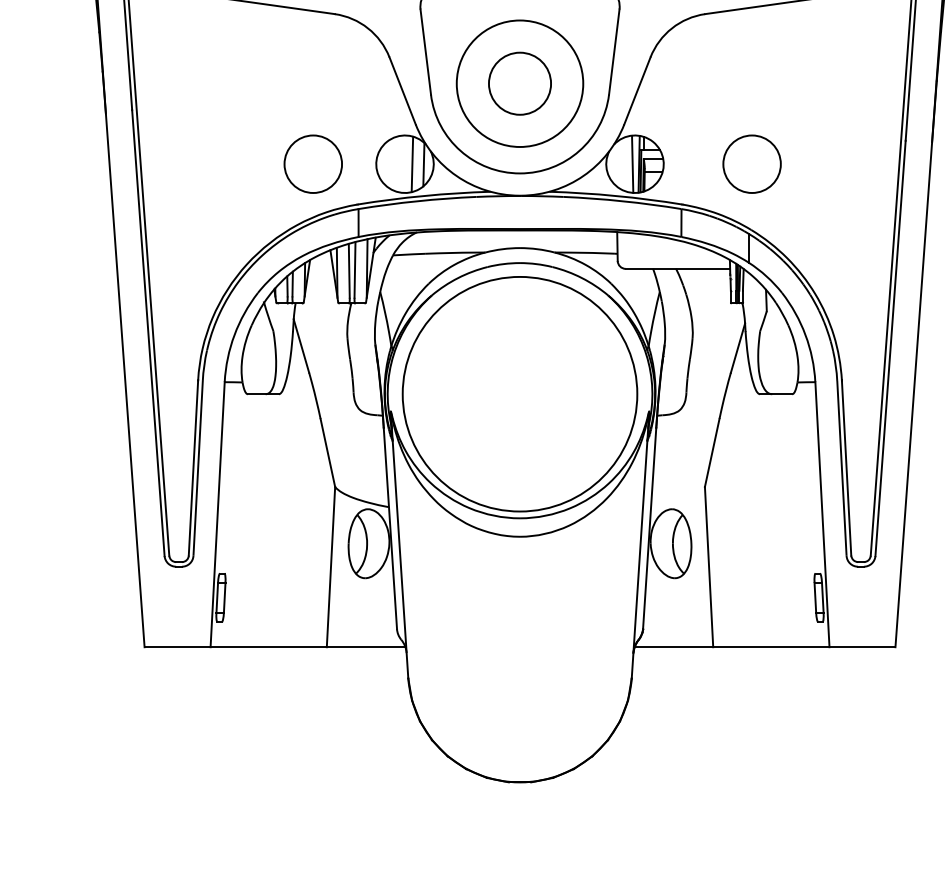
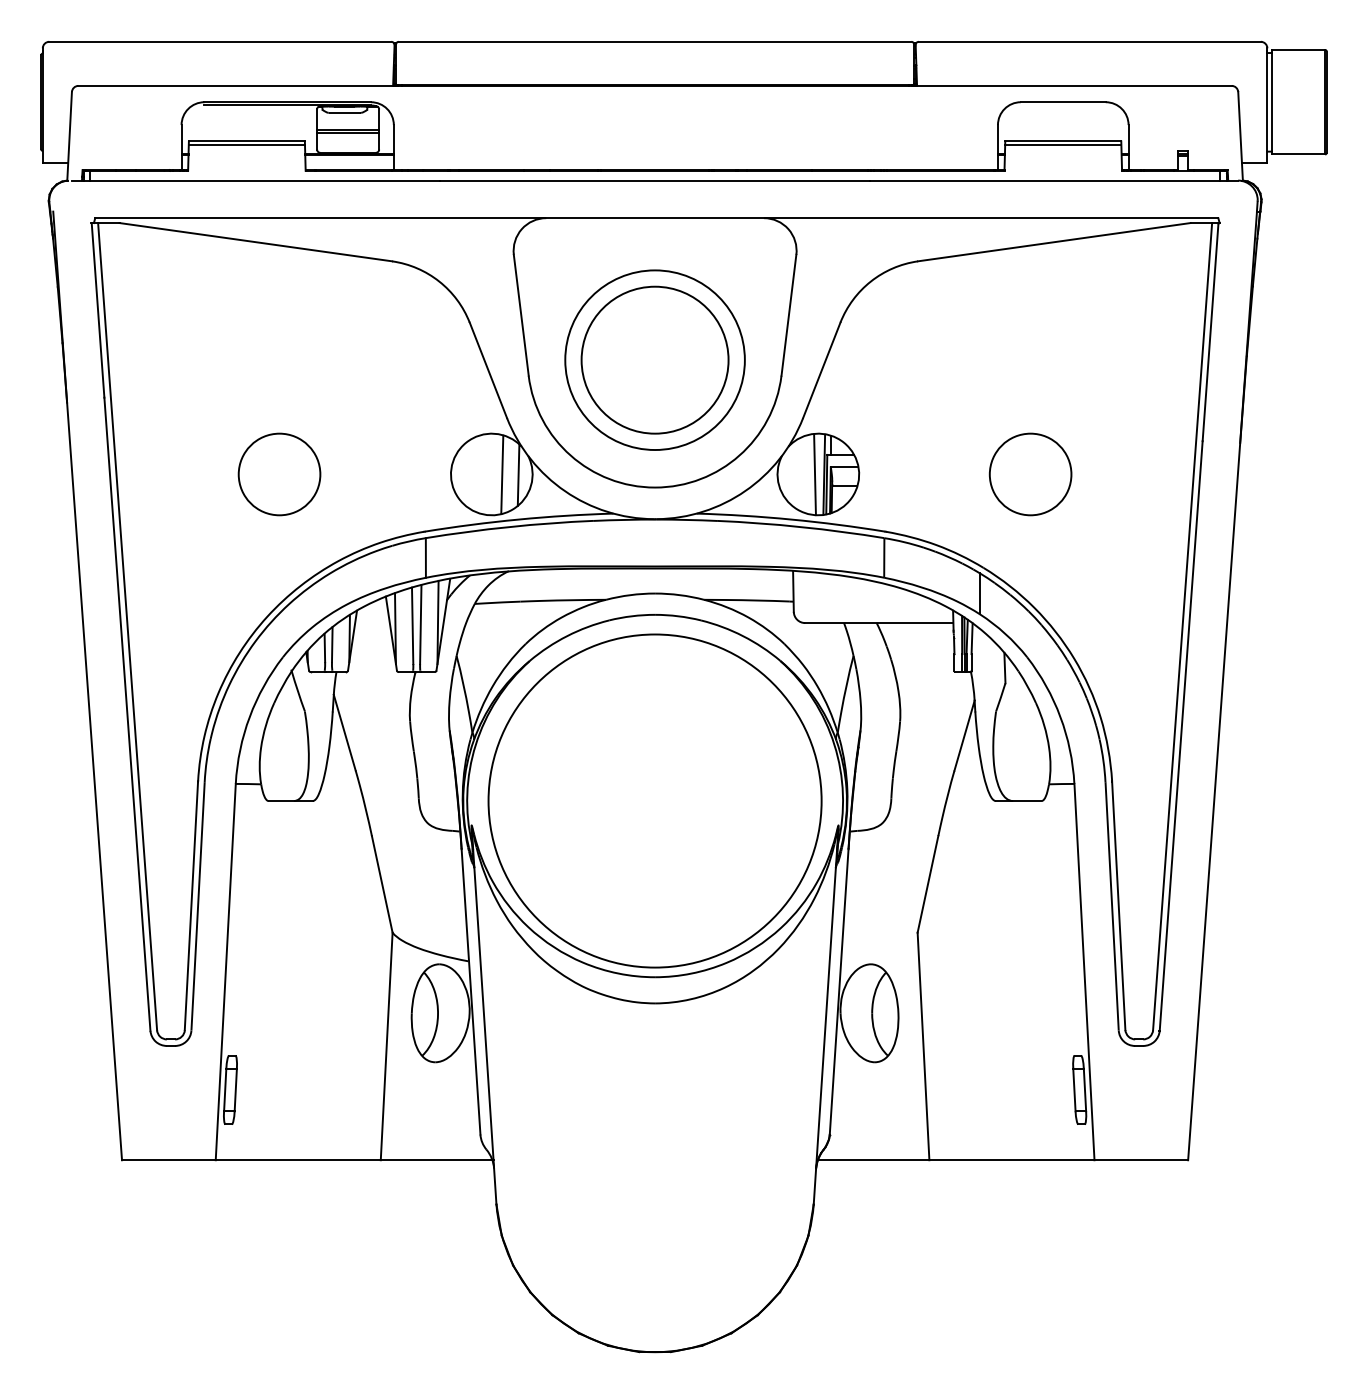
circle: (519, 83) -> (654, 359), size x1.67
circle: (313, 164) -> (279, 474), moved
circle: (752, 164) -> (1030, 474), moved

